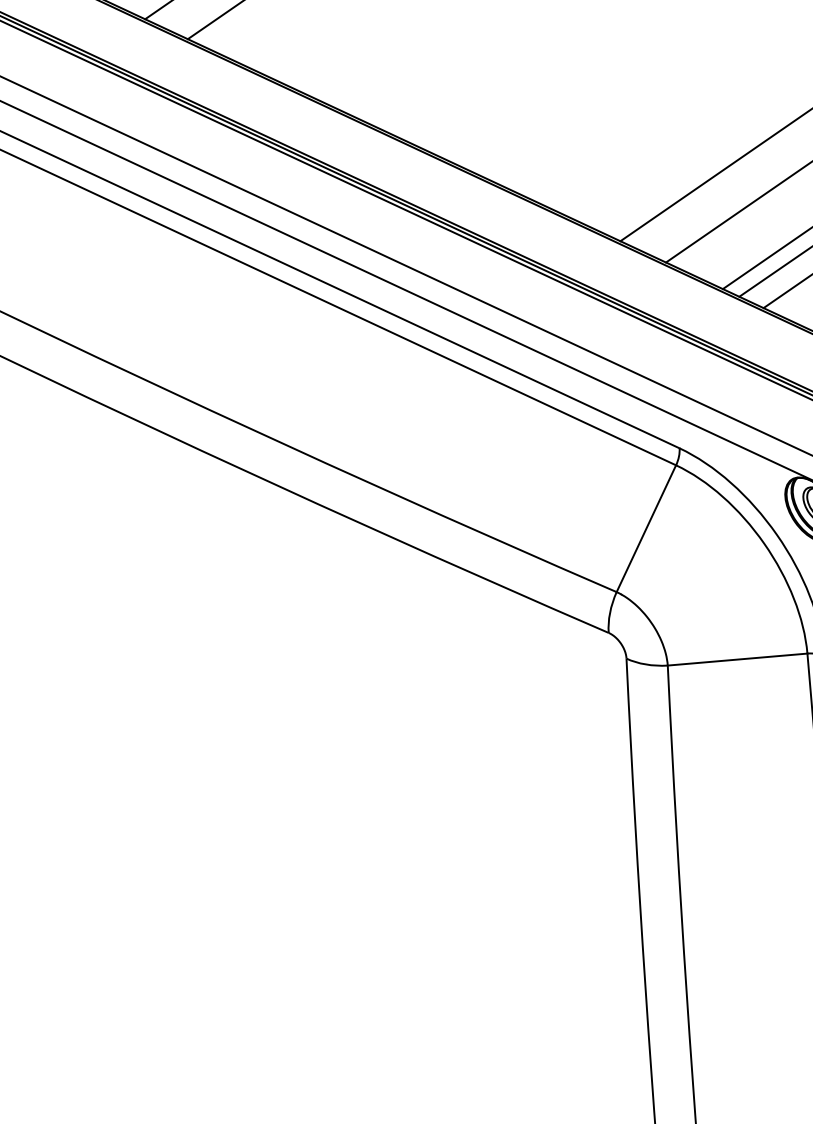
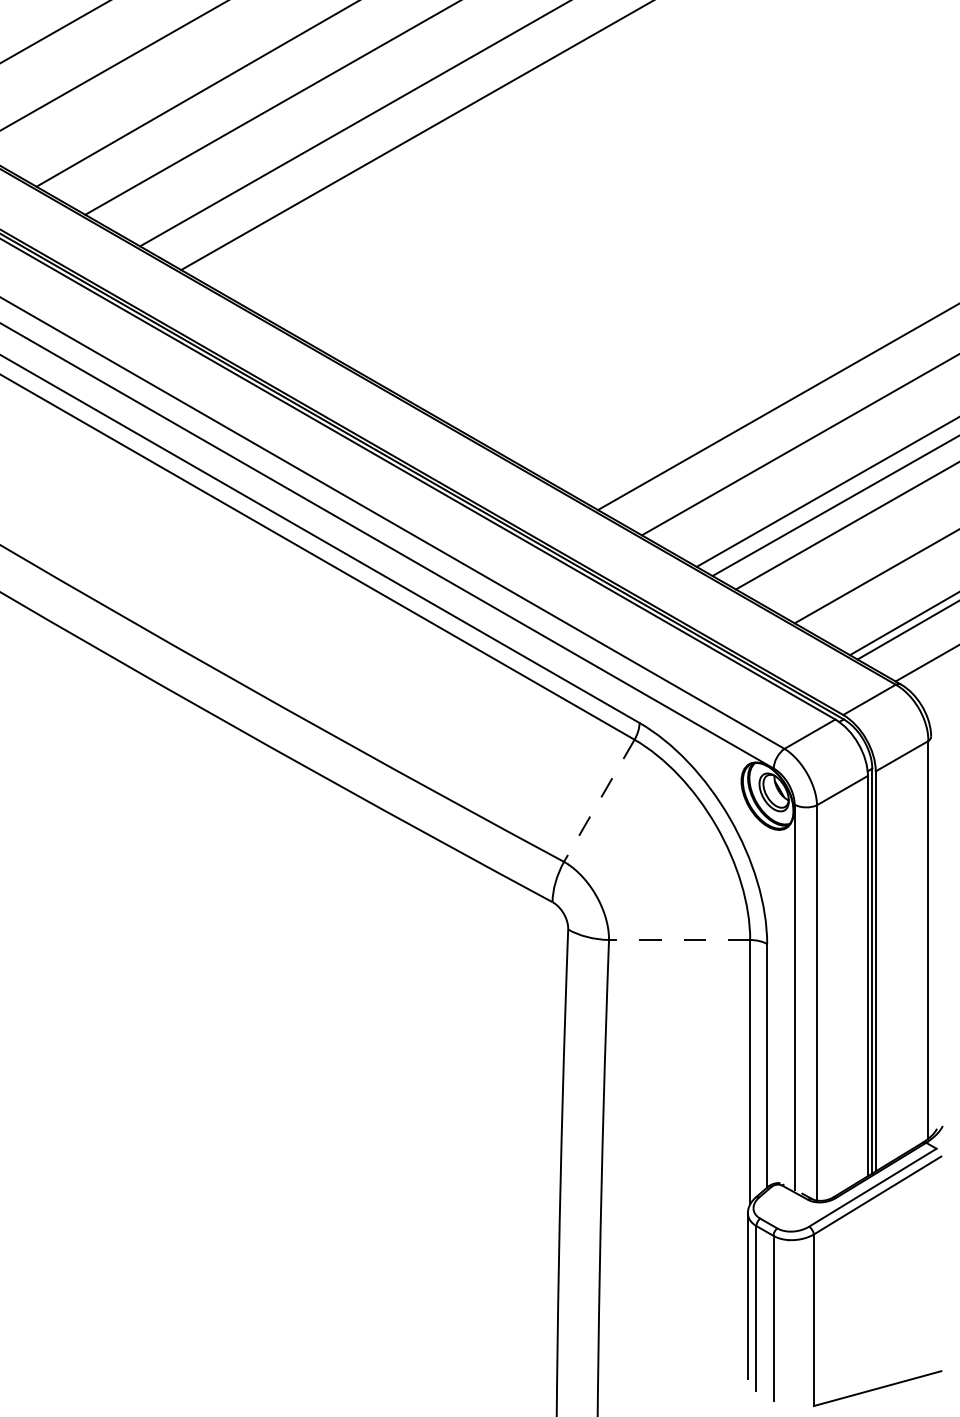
line: (646, 528) -> (599, 800), solid -> dashed
line: (737, 660) -> (679, 940), solid -> dashed

